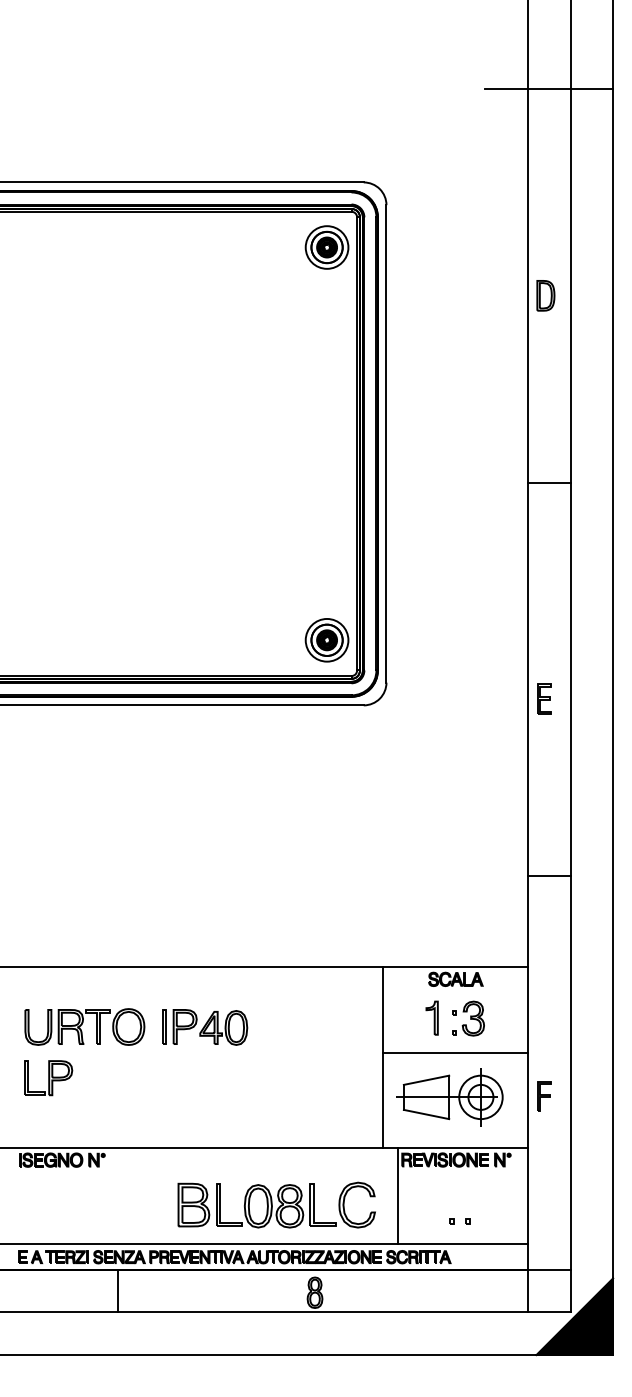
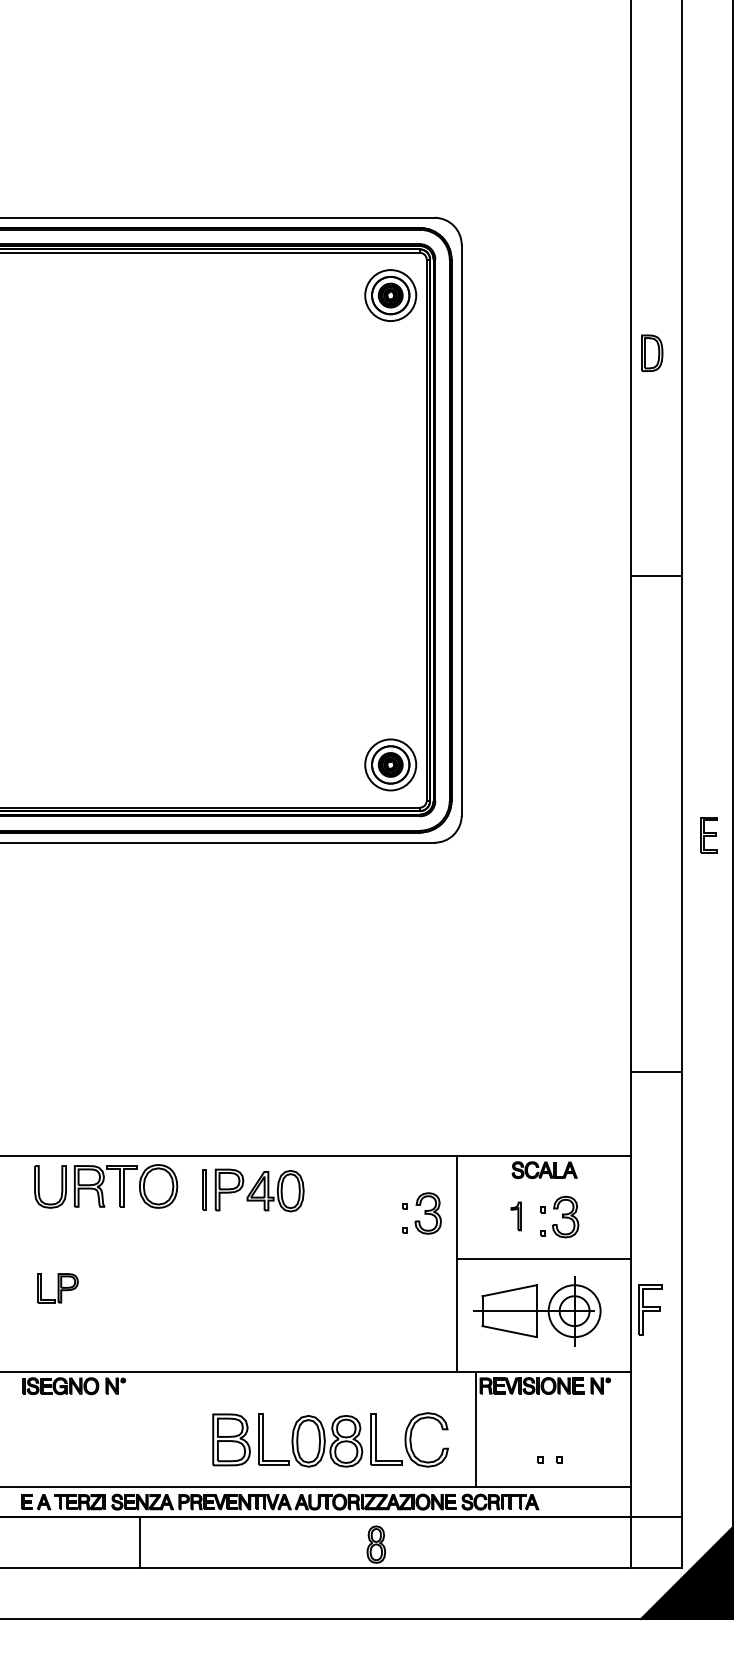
line: (549, 88) -> (656, 105), removed
part: (544, 698) -> (709, 834), moved
line: (548, 876) -> (655, 1072), moved
part: (353, 1015) -> (422, 1213), added
part: (431, 1017) -> (515, 1215), size x0.7
part: (84, 1026) -> (105, 1185), moved
part: (205, 1027) -> (253, 1190), moved
part: (48, 1078) -> (57, 1288), size x0.7
part: (544, 1096) -> (650, 1310), size x1.4

